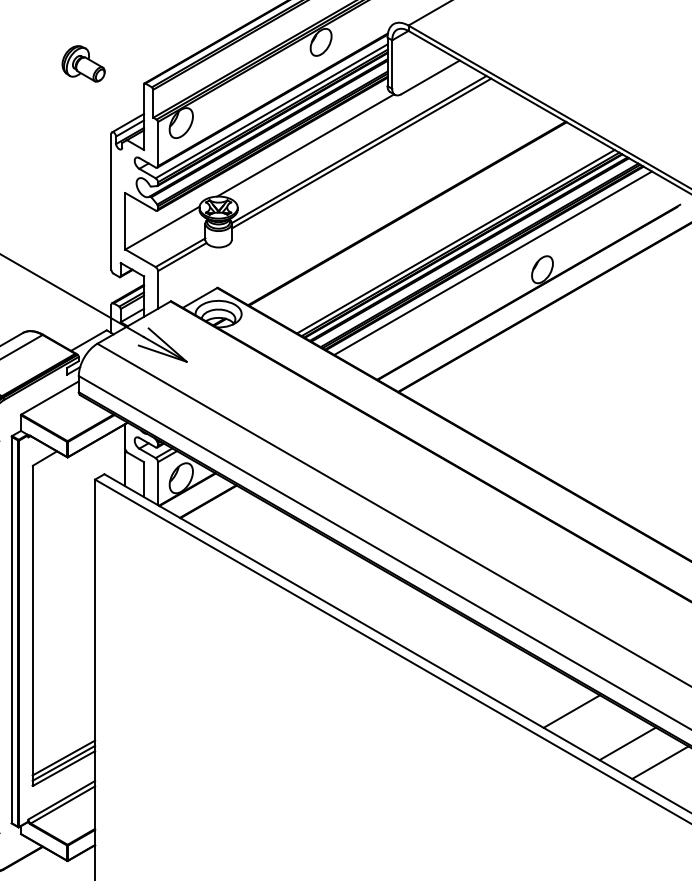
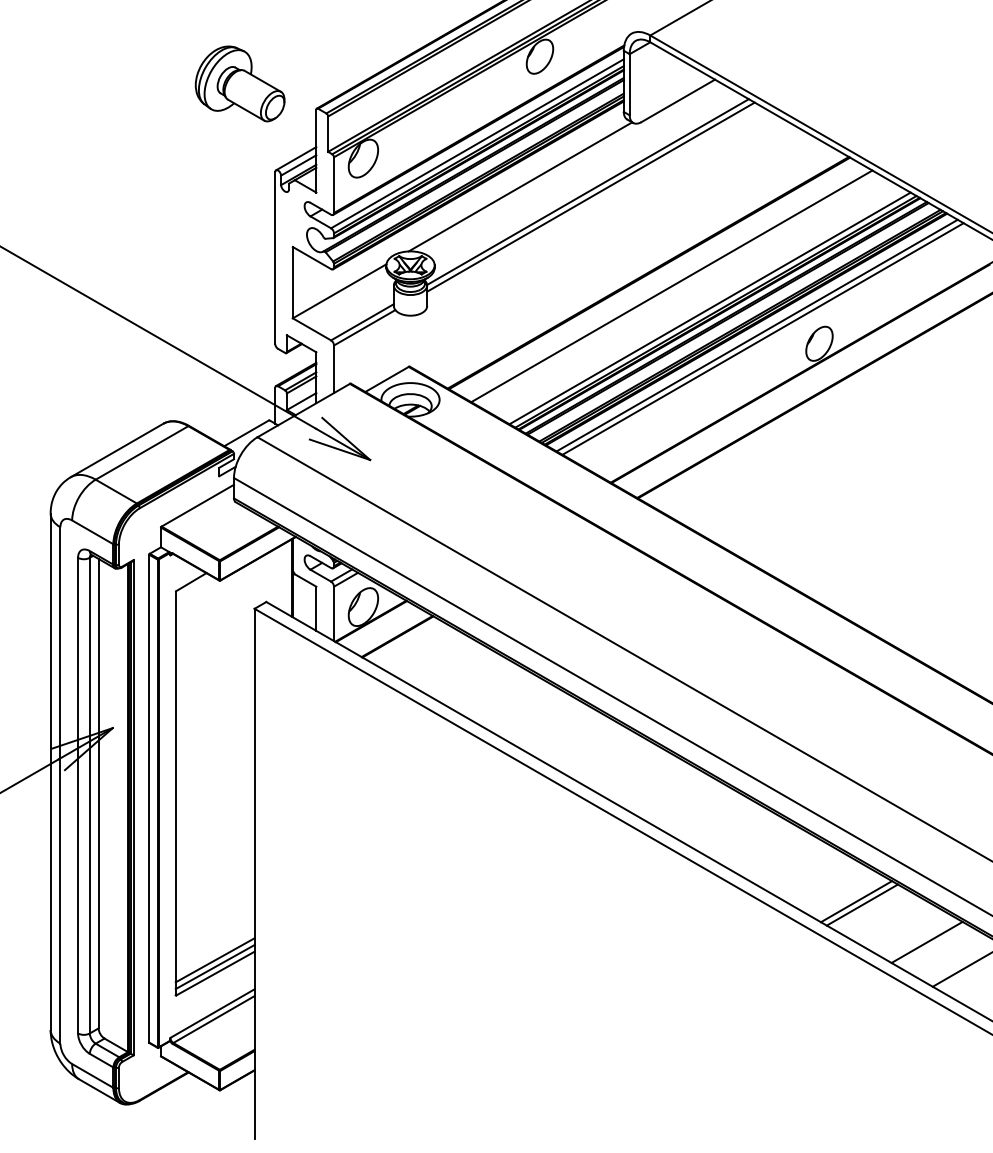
part: (83, 63) -> (239, 83), size x1.67
line: (425, 224) -> (671, 286), added
line: (497, 265) -> (762, 338), added
line: (575, 713) -> (861, 904), added

